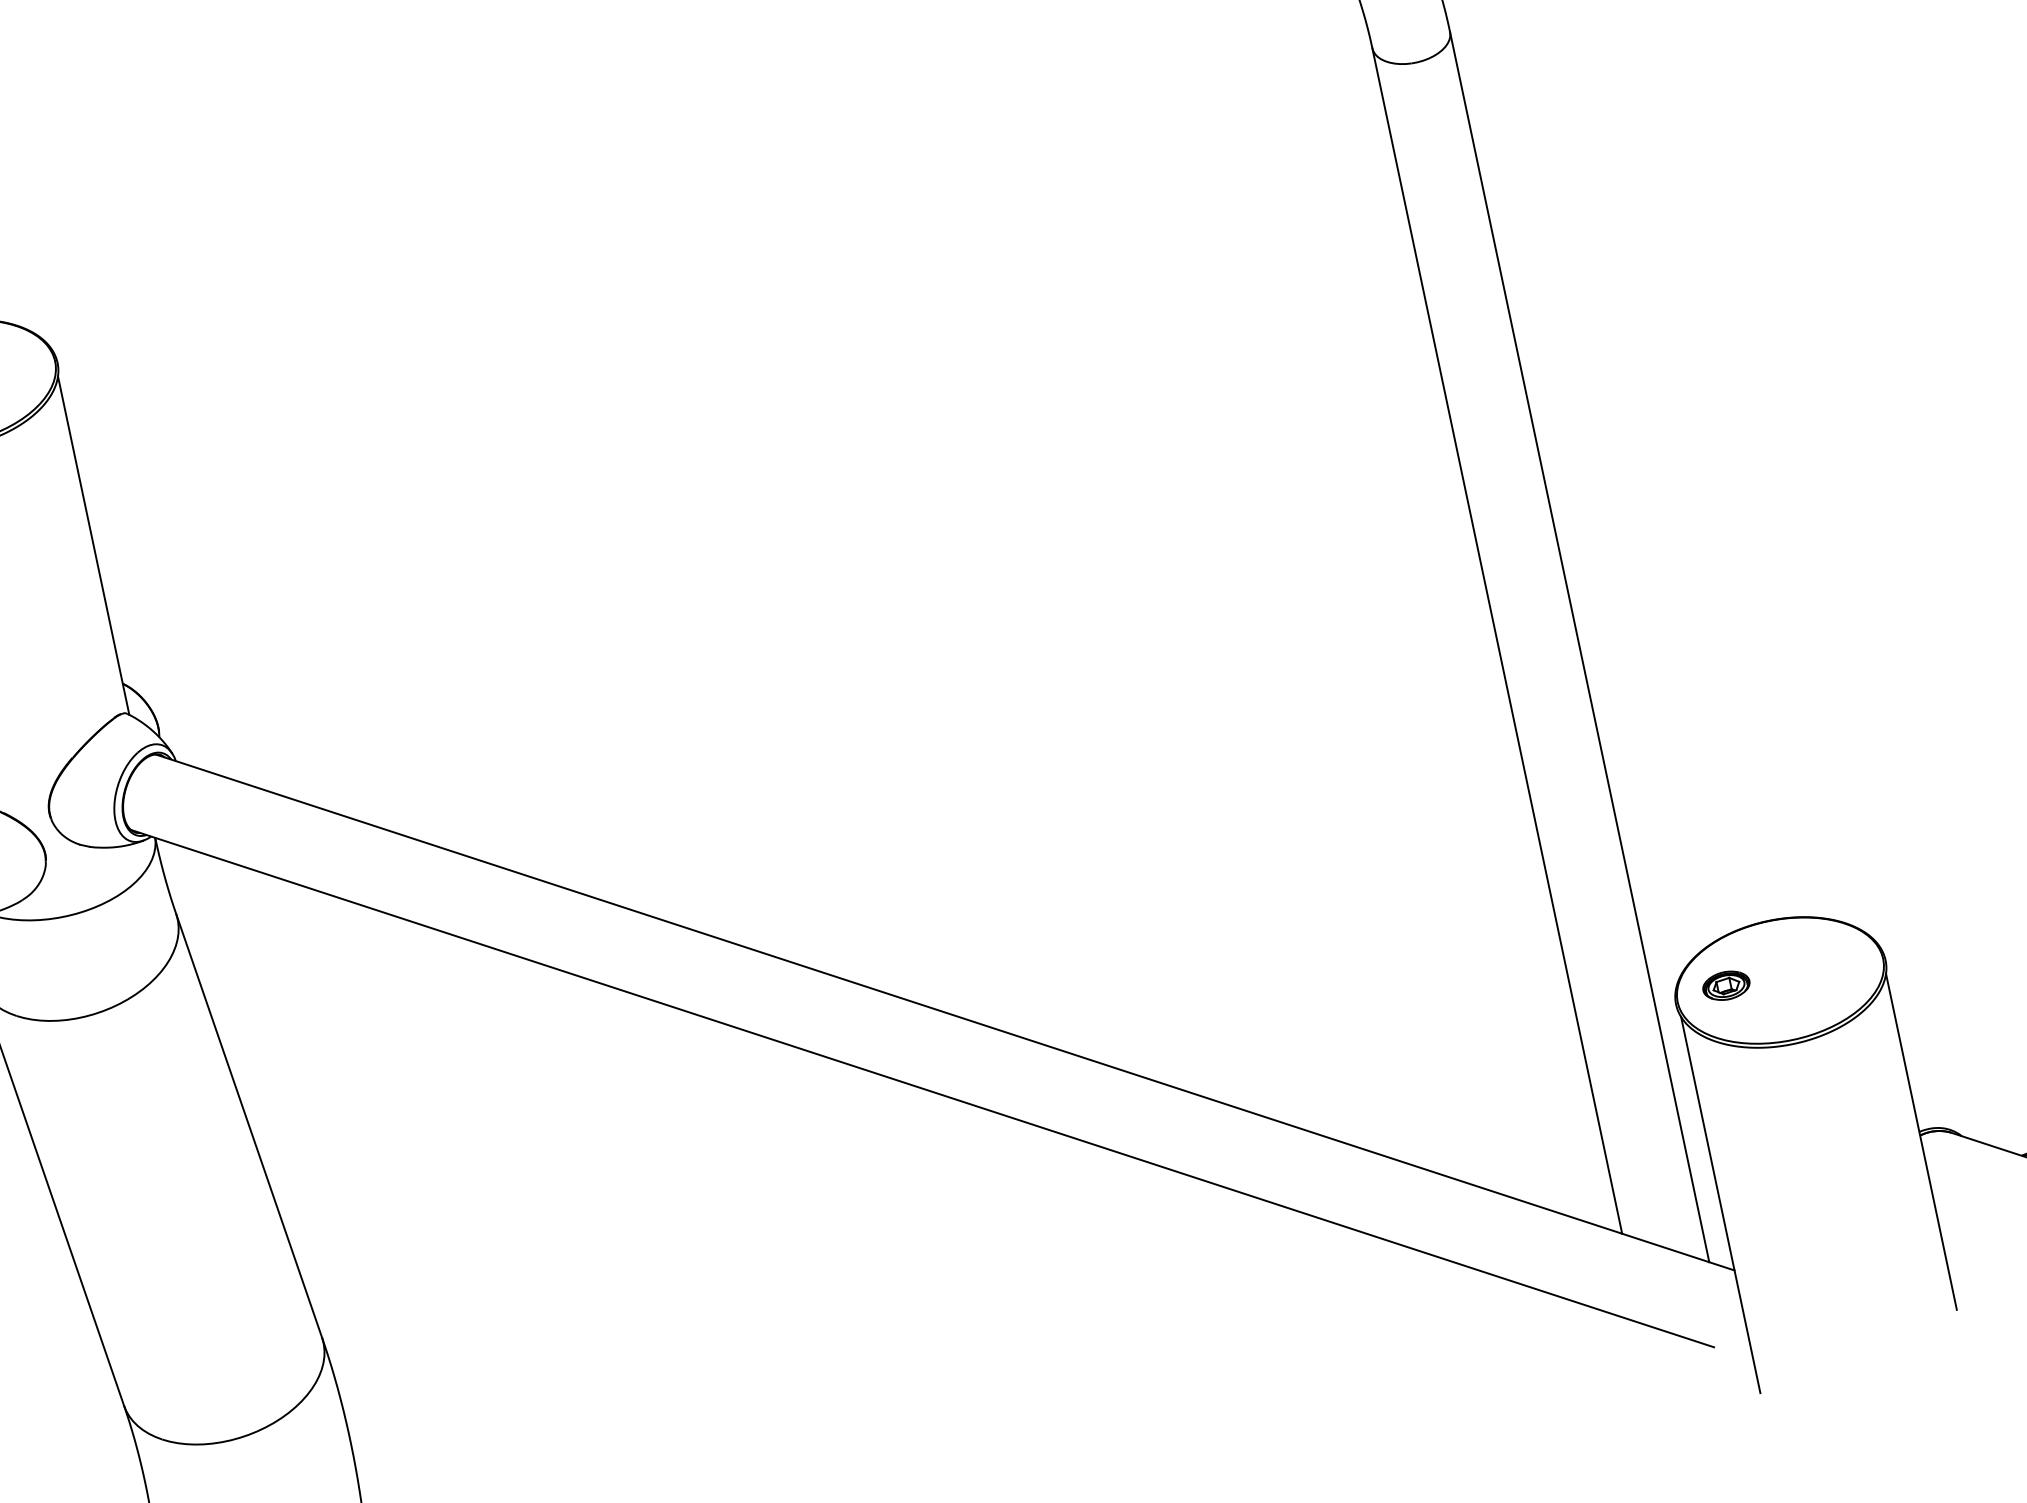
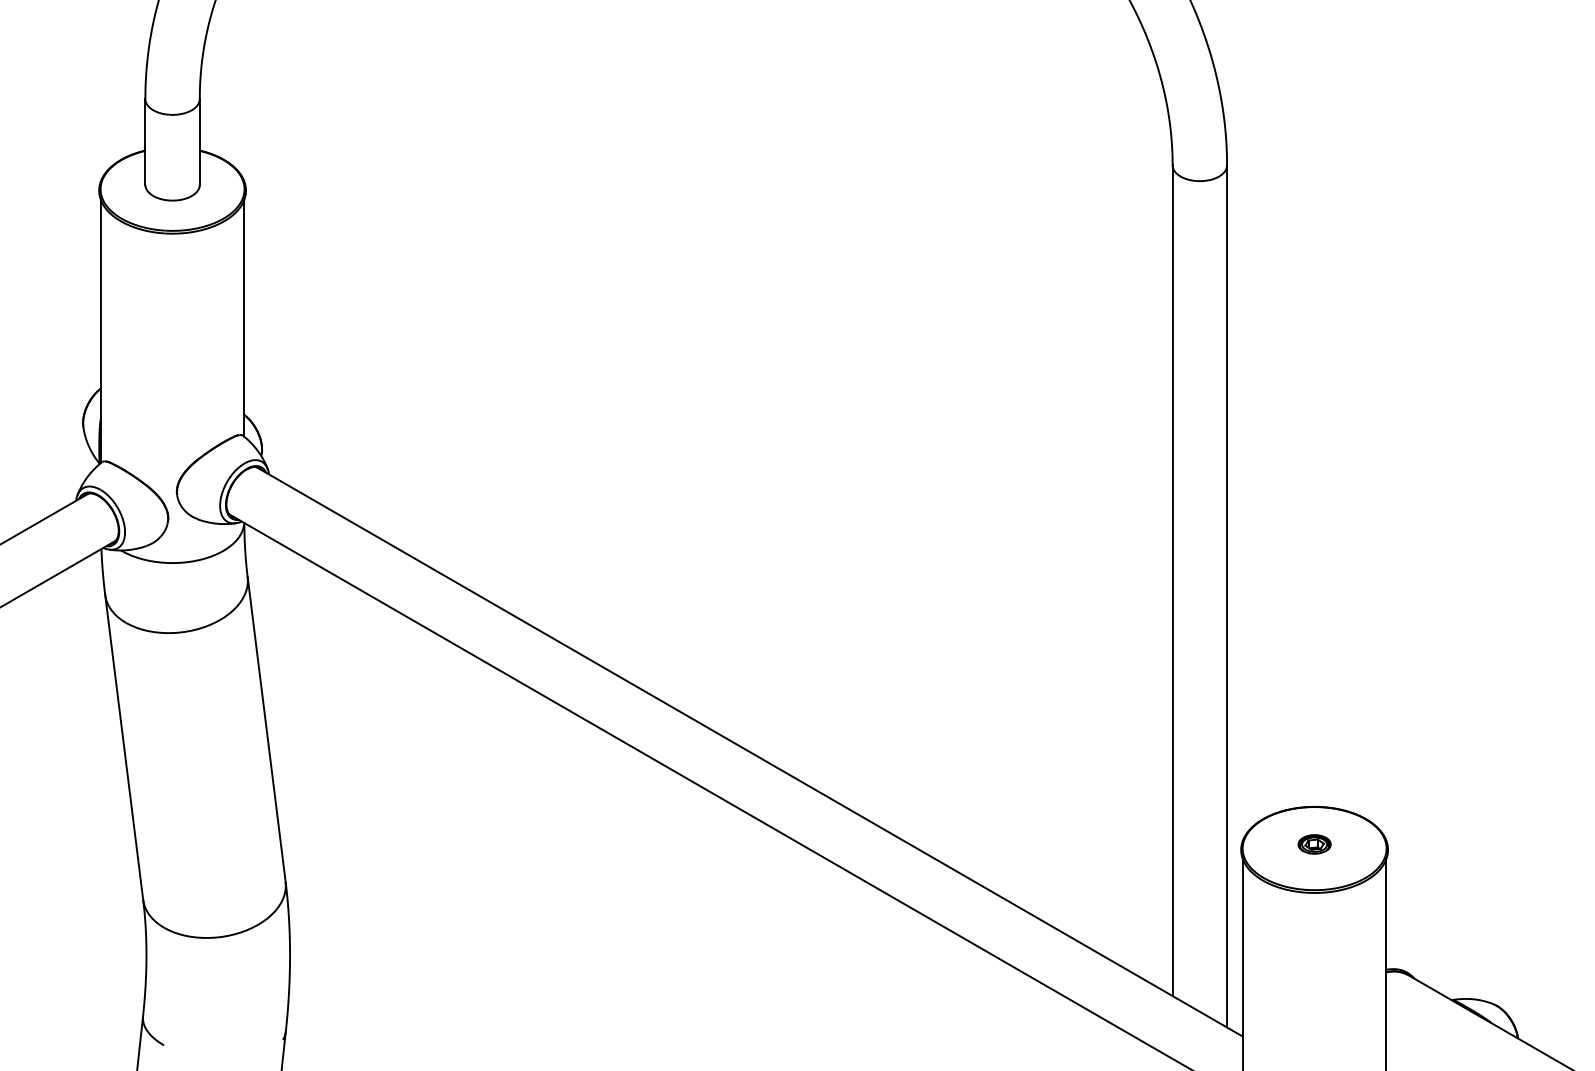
part: (1726, 985) -> (1314, 844), moved

